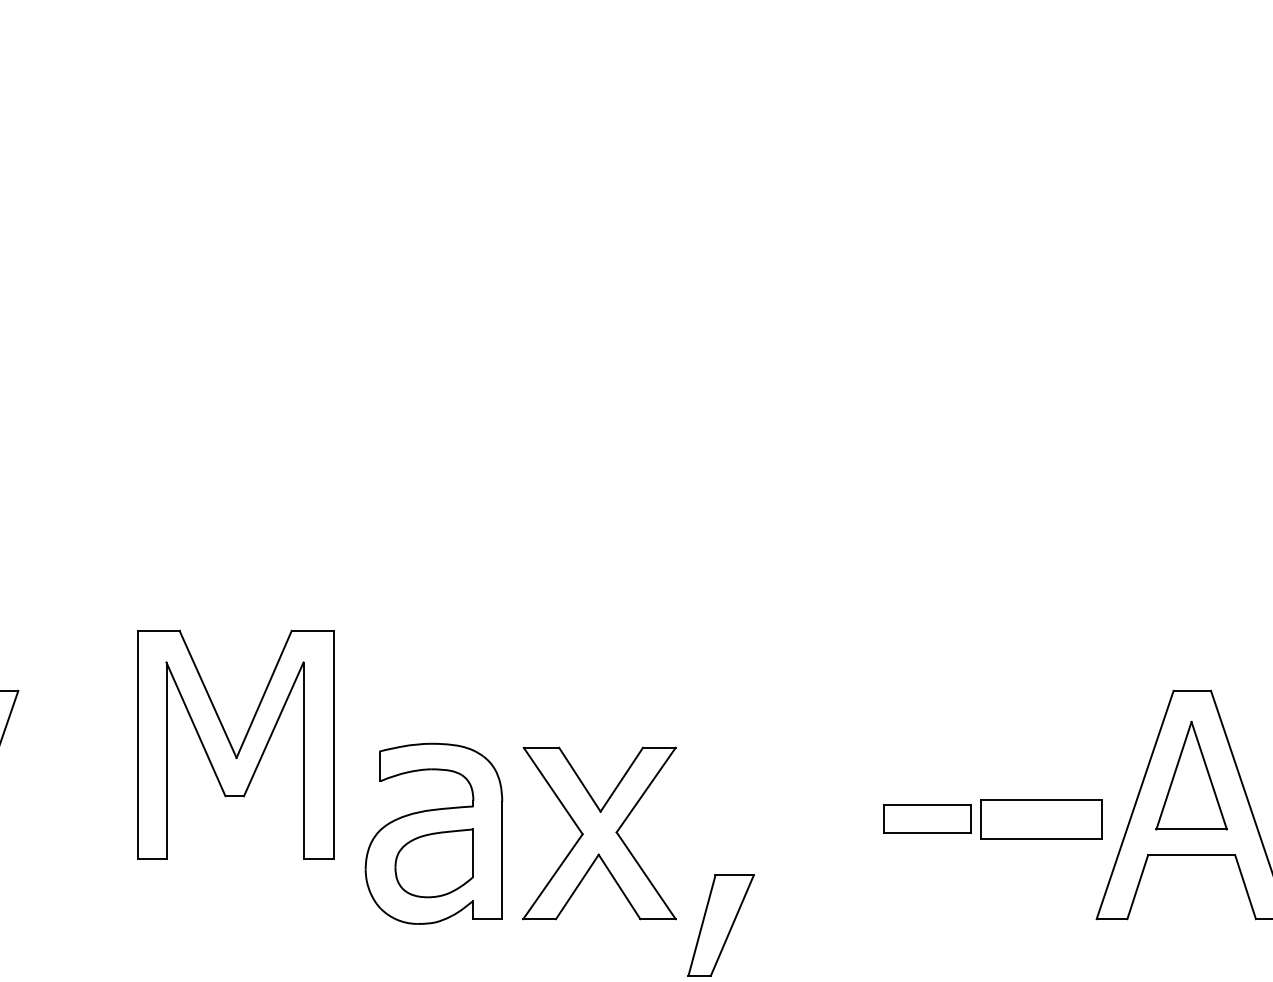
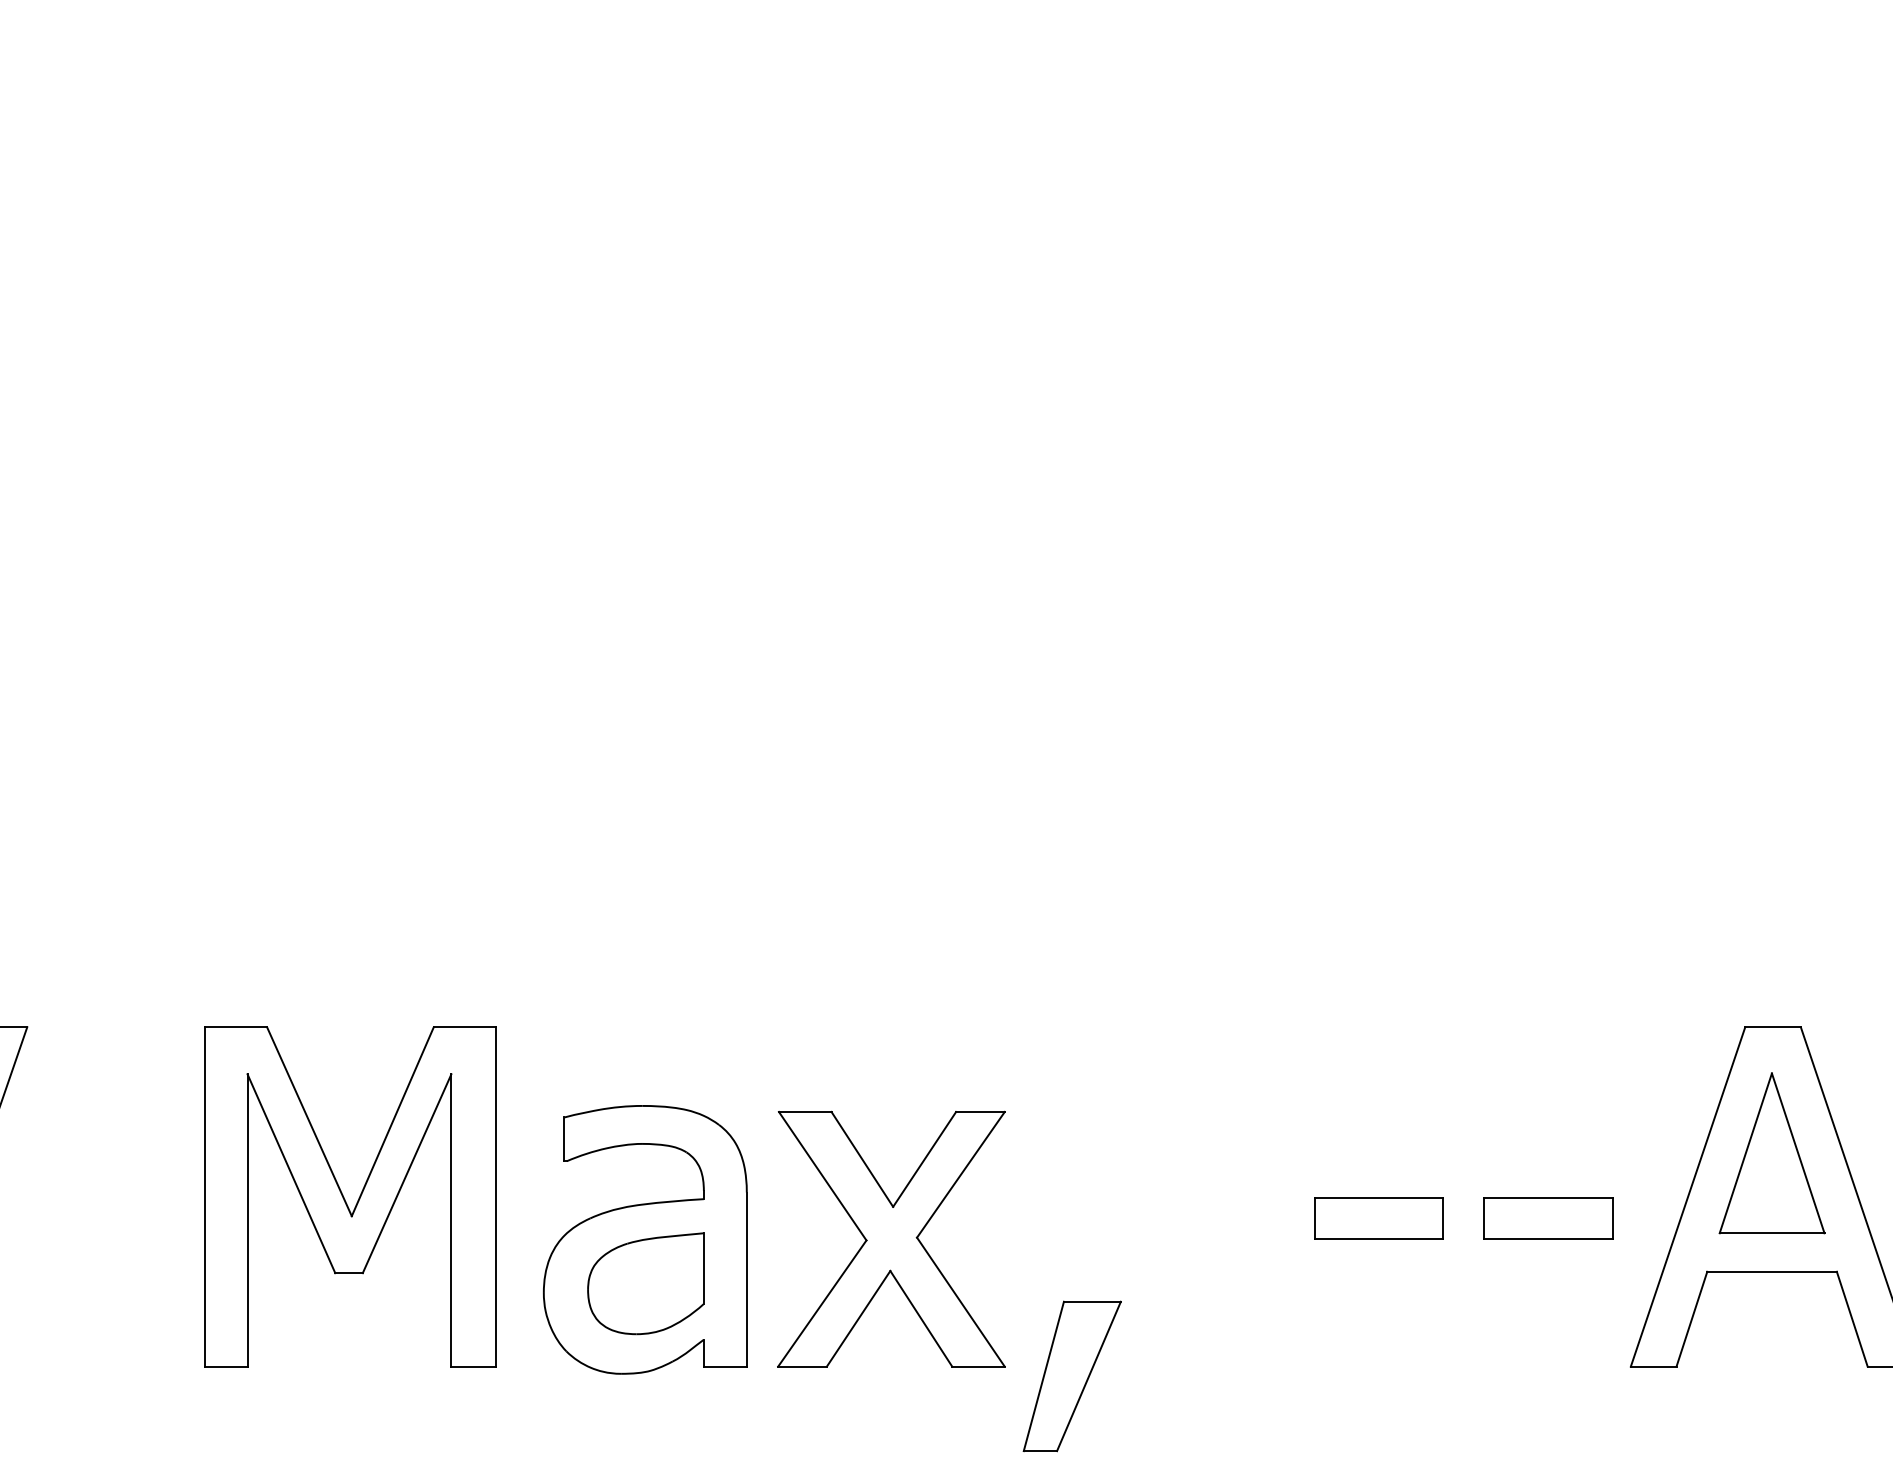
part: (235, 744) -> (350, 1196), moved
part: (1041, 818) -> (1548, 1217), size x0.71

